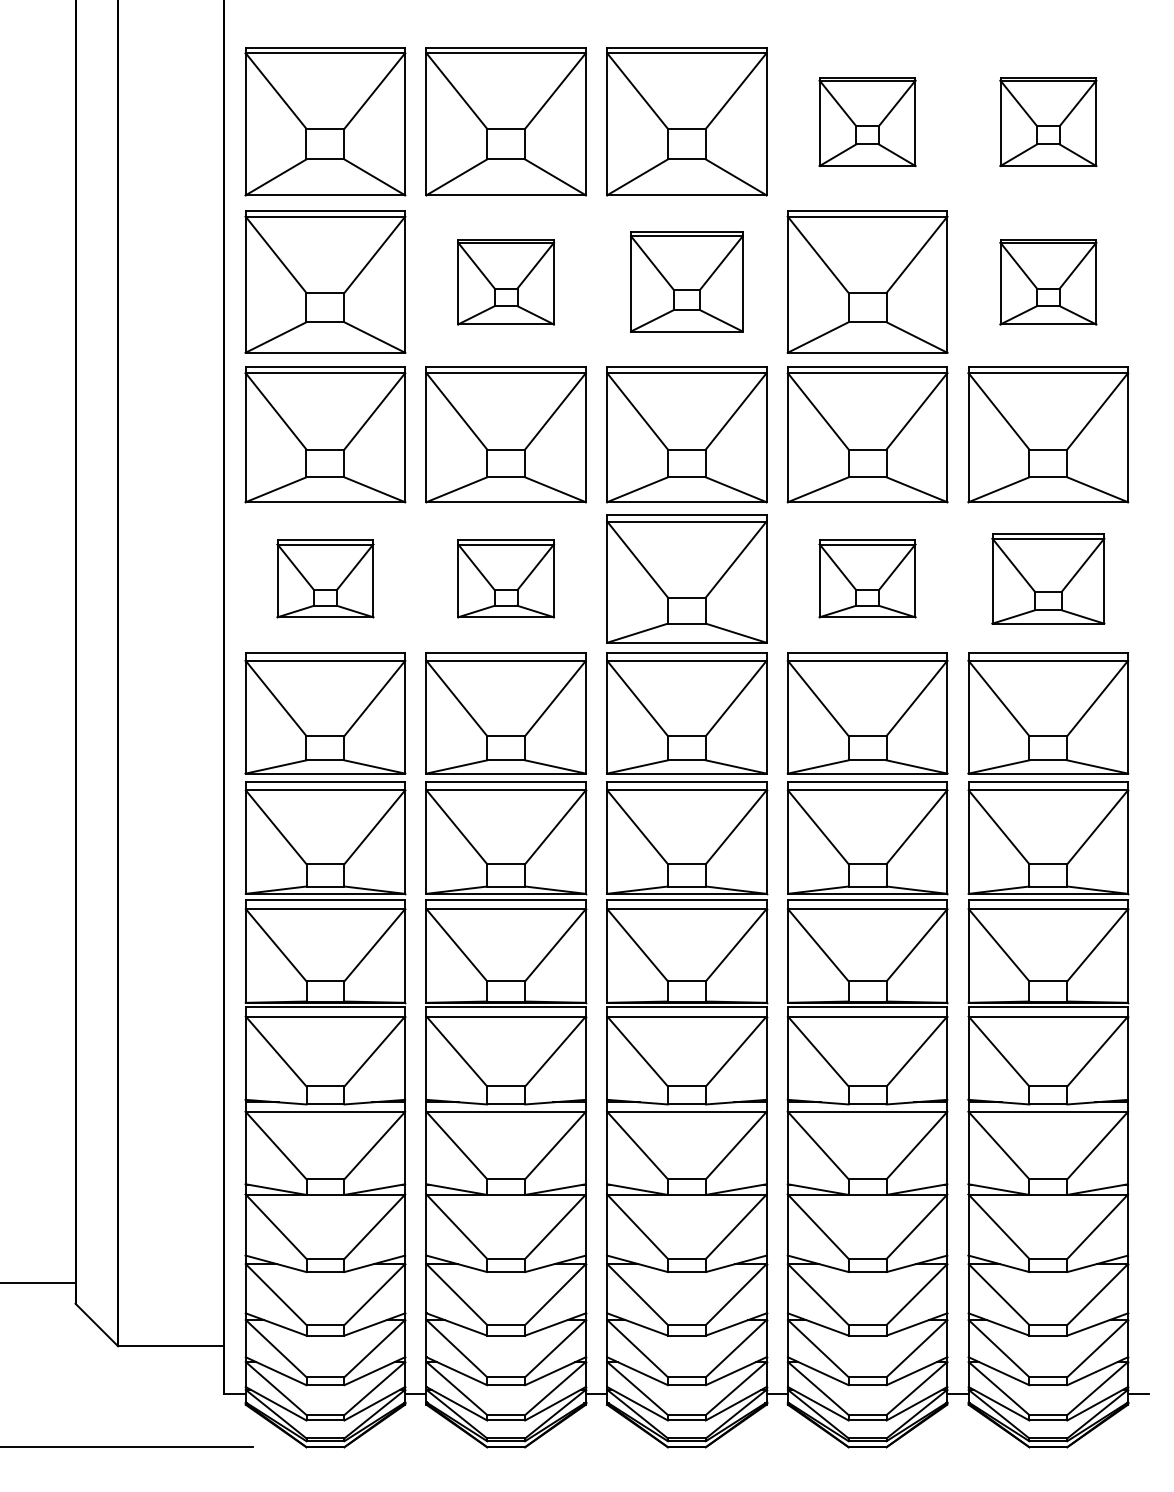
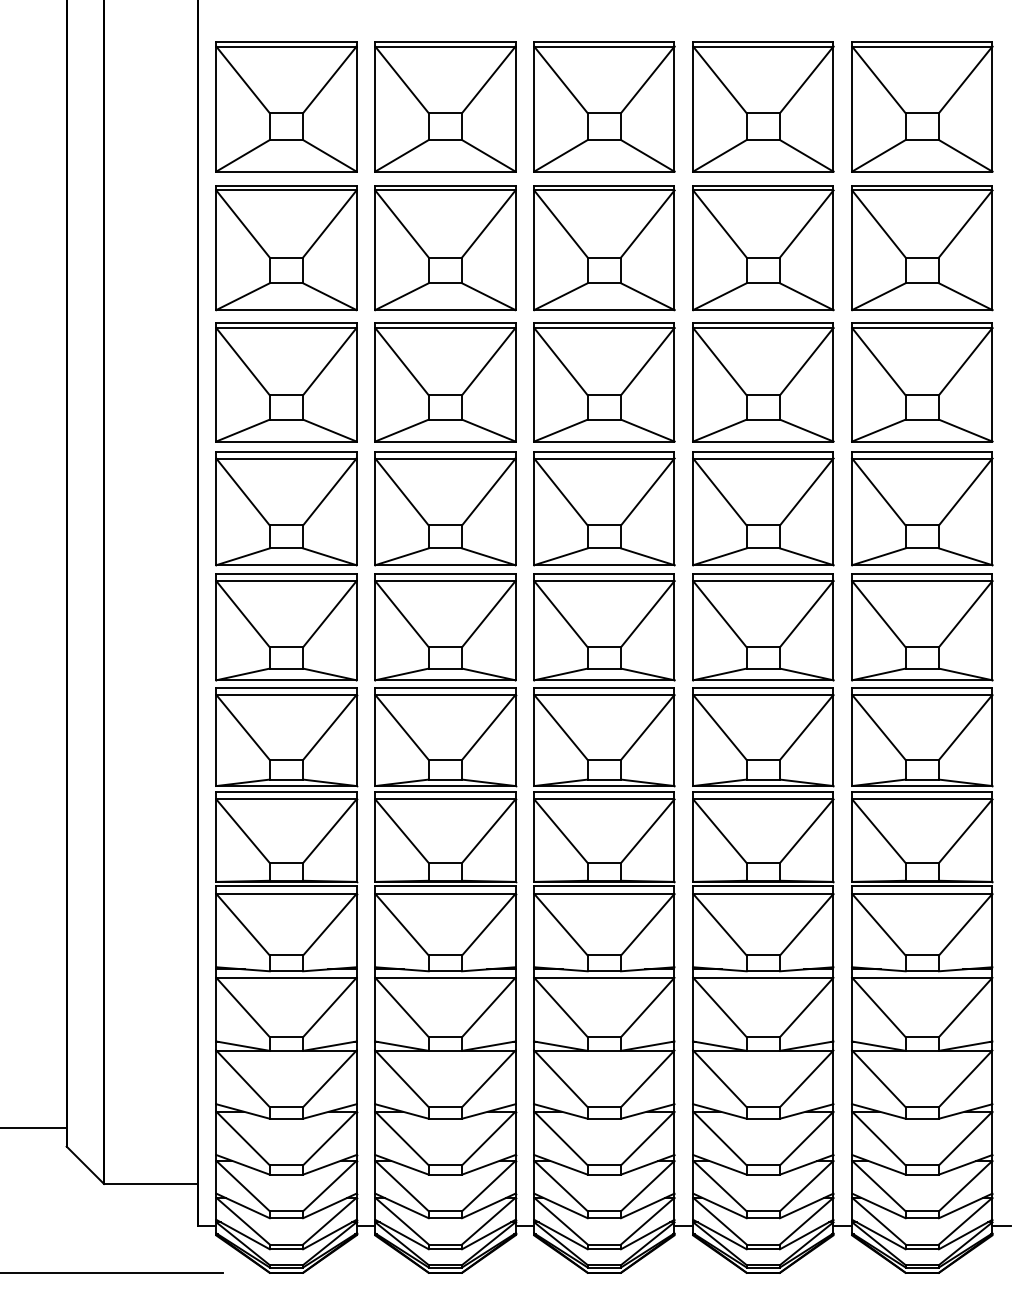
part: (867, 121) -> (763, 106), size x1.67
part: (1048, 121) -> (922, 106), size x1.67
part: (505, 281) -> (444, 247), size x1.67
part: (686, 281) -> (604, 247), size x1.43
part: (1048, 281) -> (922, 247), size x1.67
part: (325, 578) -> (286, 508), size x1.67
part: (505, 578) -> (444, 508), size x1.67
part: (867, 578) -> (763, 508), size x1.67
part: (1048, 578) -> (922, 508), size x1.43

